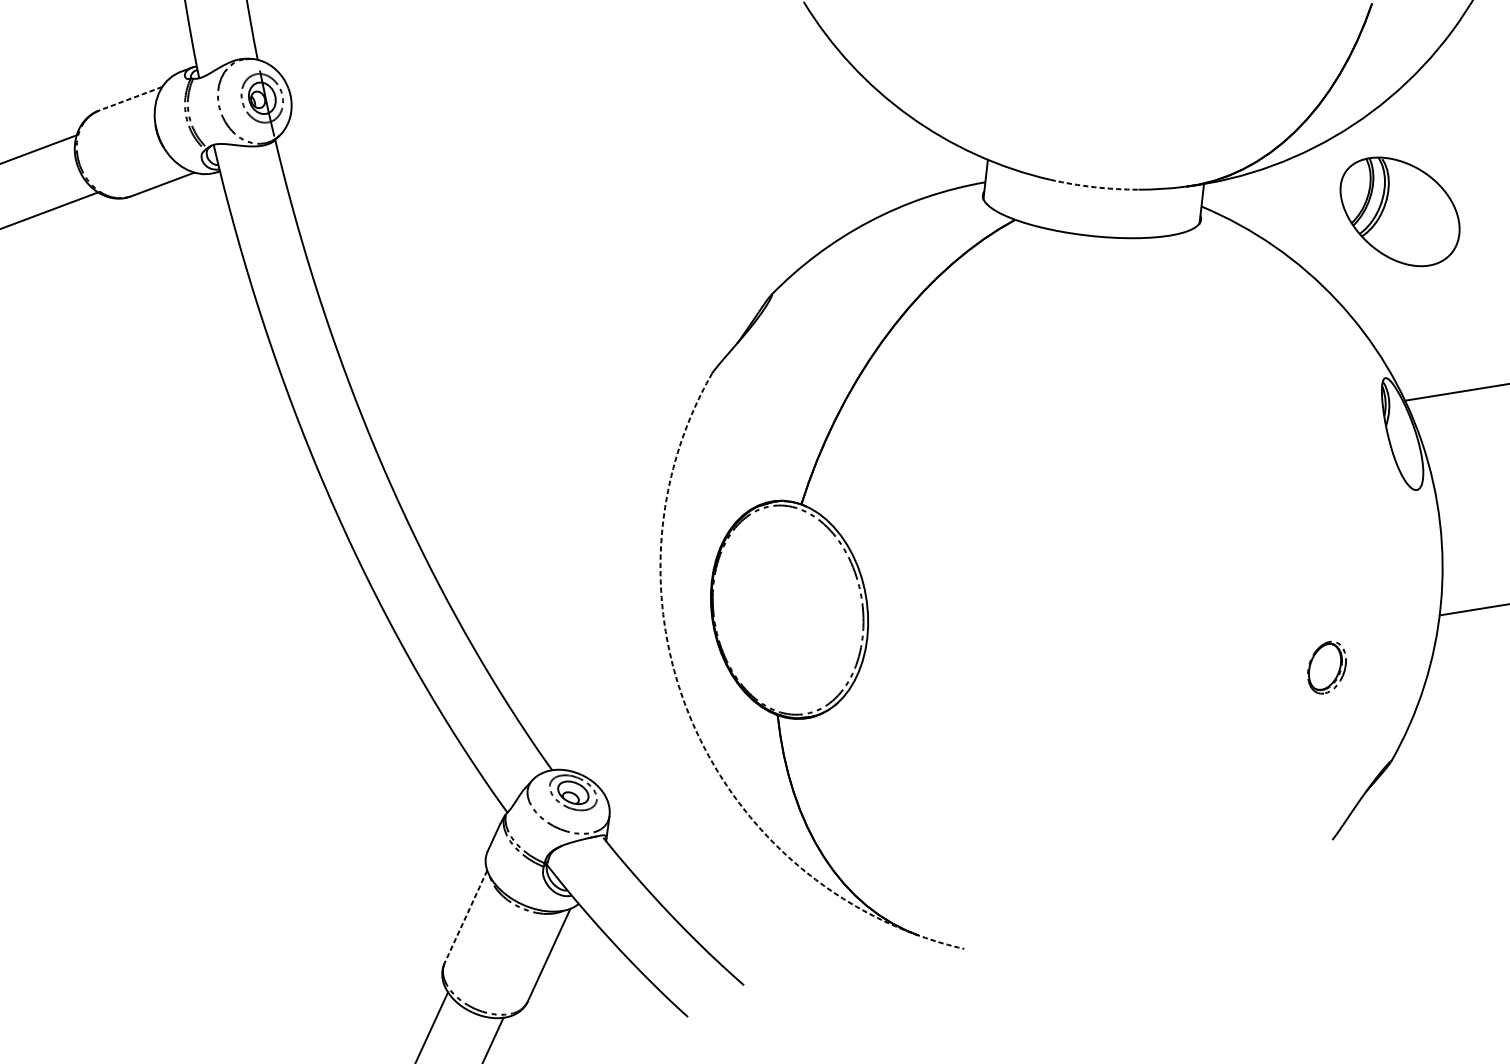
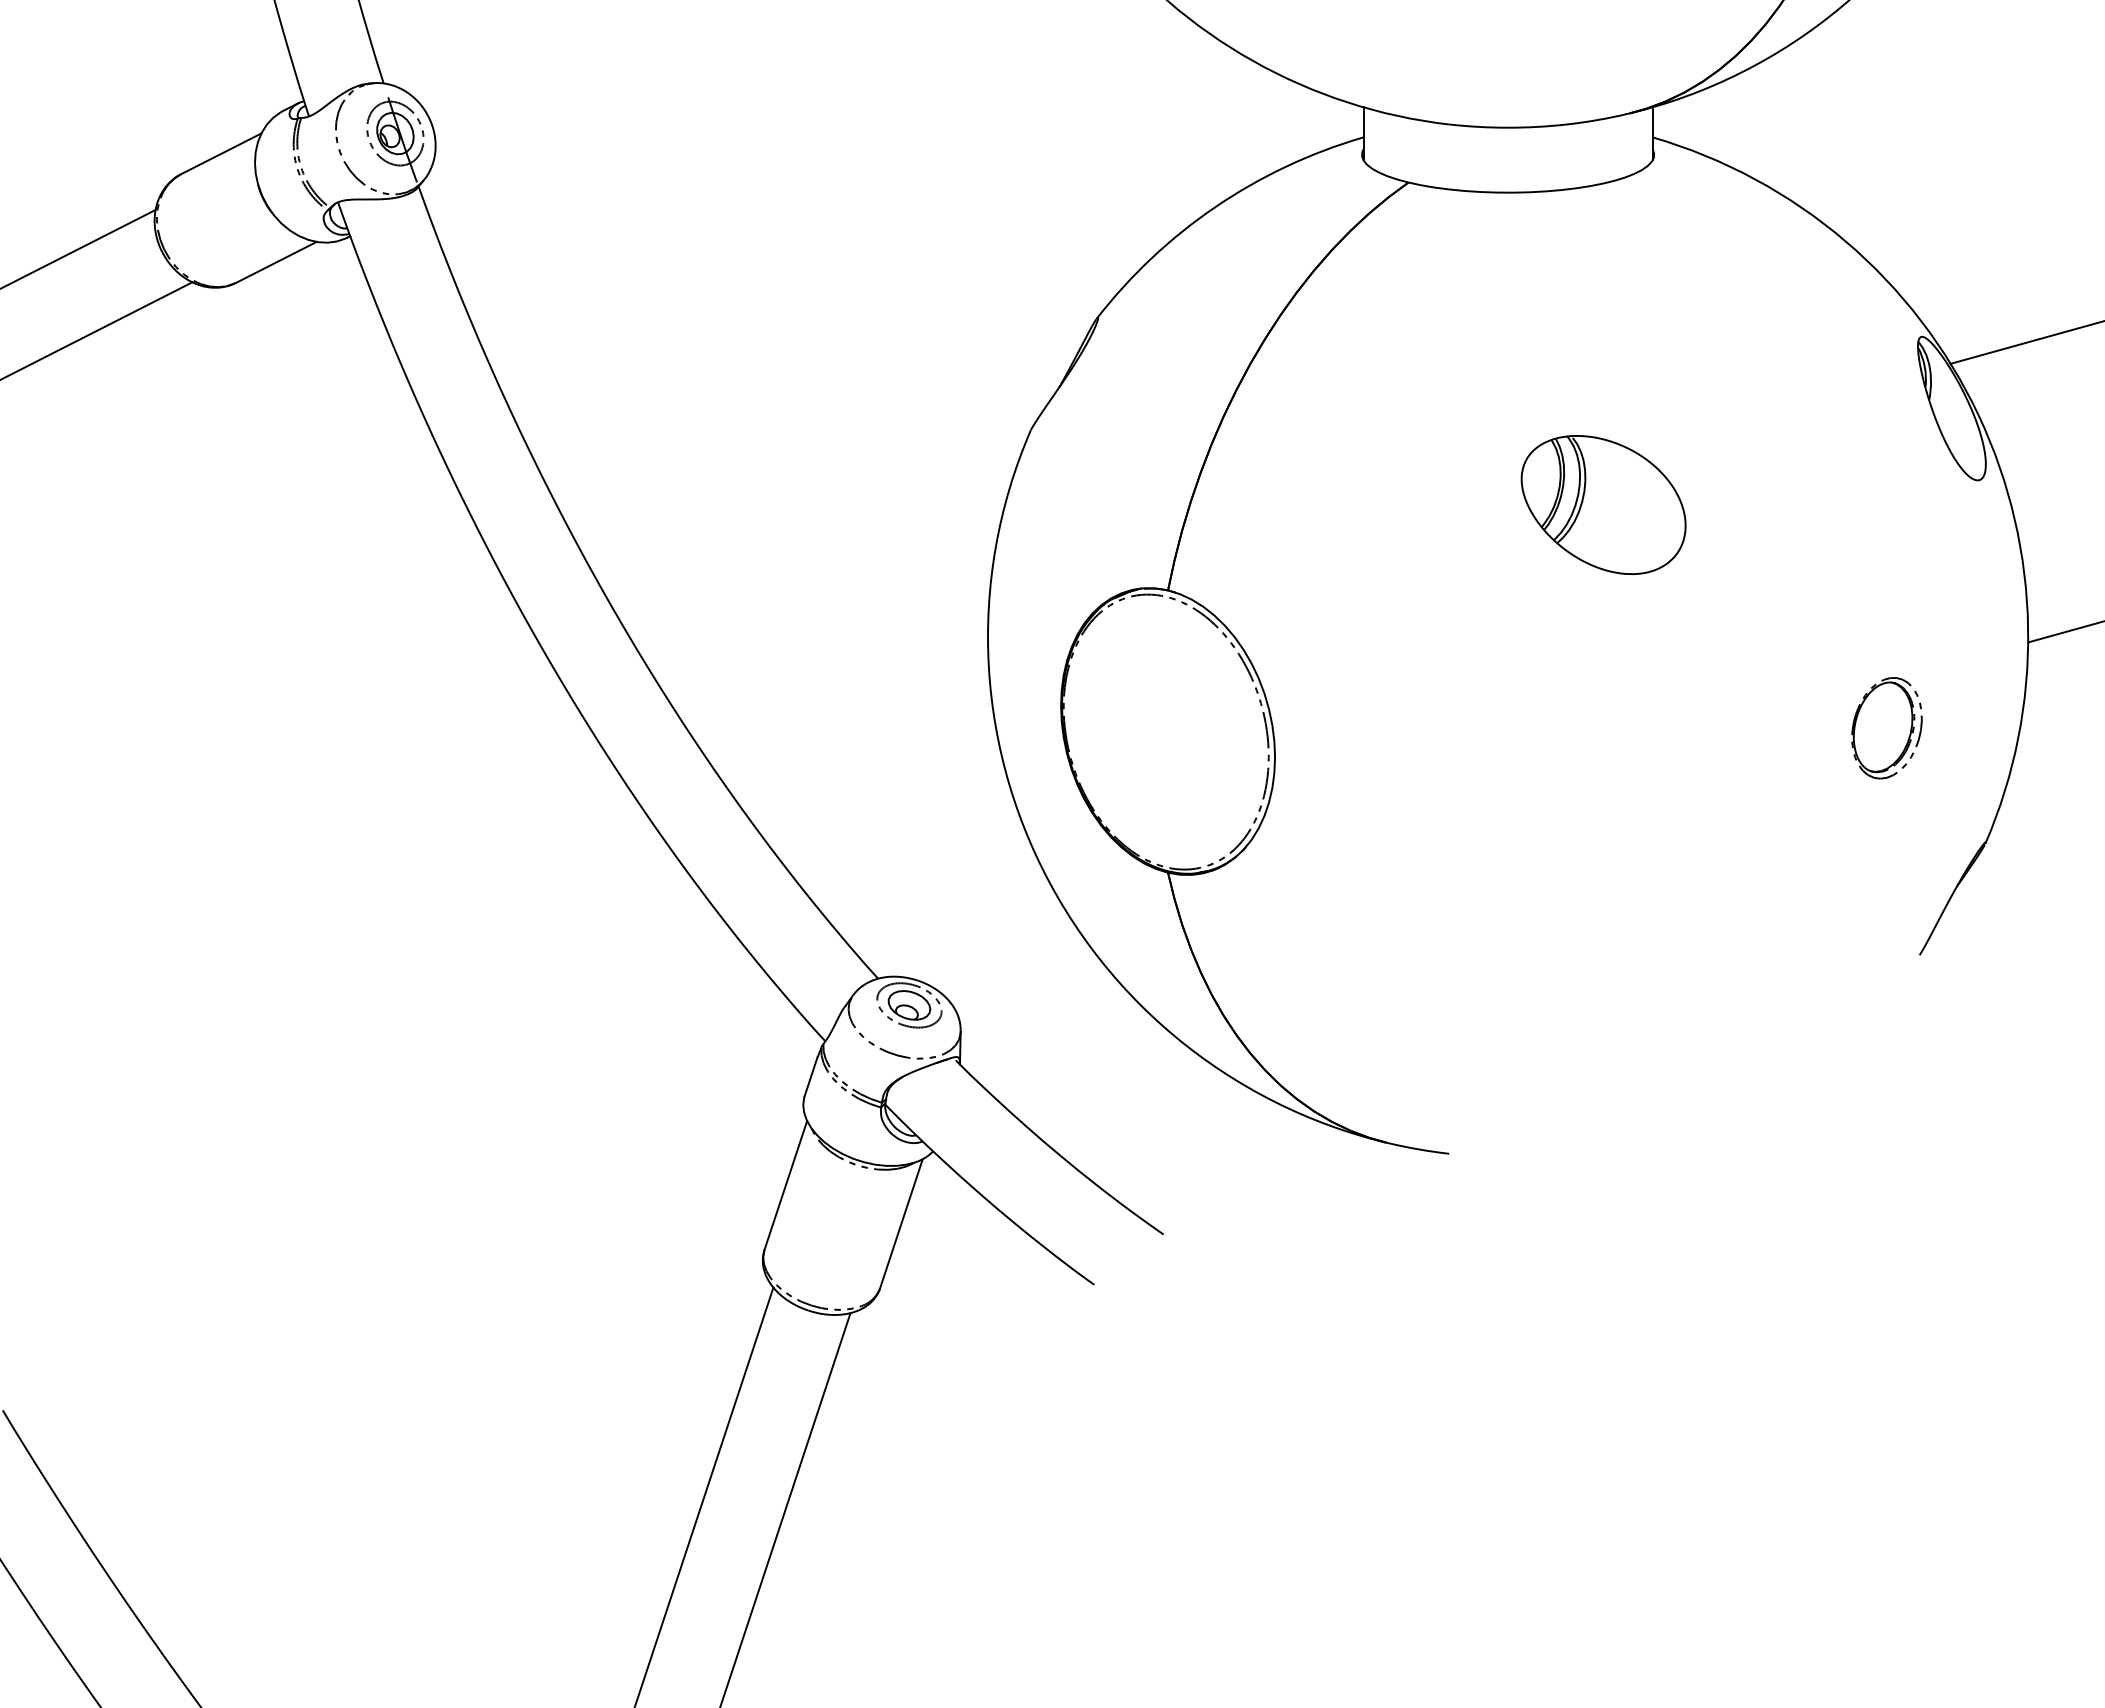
line: (129, 99) -> (220, 154), dashed -> solid
arc: (1094, 187) -> (1508, 127), dashed -> solid
part: (1399, 211) -> (1603, 504), moved
part: (1326, 667) -> (1886, 728), size x1.43
arc: (693, 724) -> (1057, 897), dashed -> solid
line: (465, 917) -> (785, 1185), dashed -> solid

